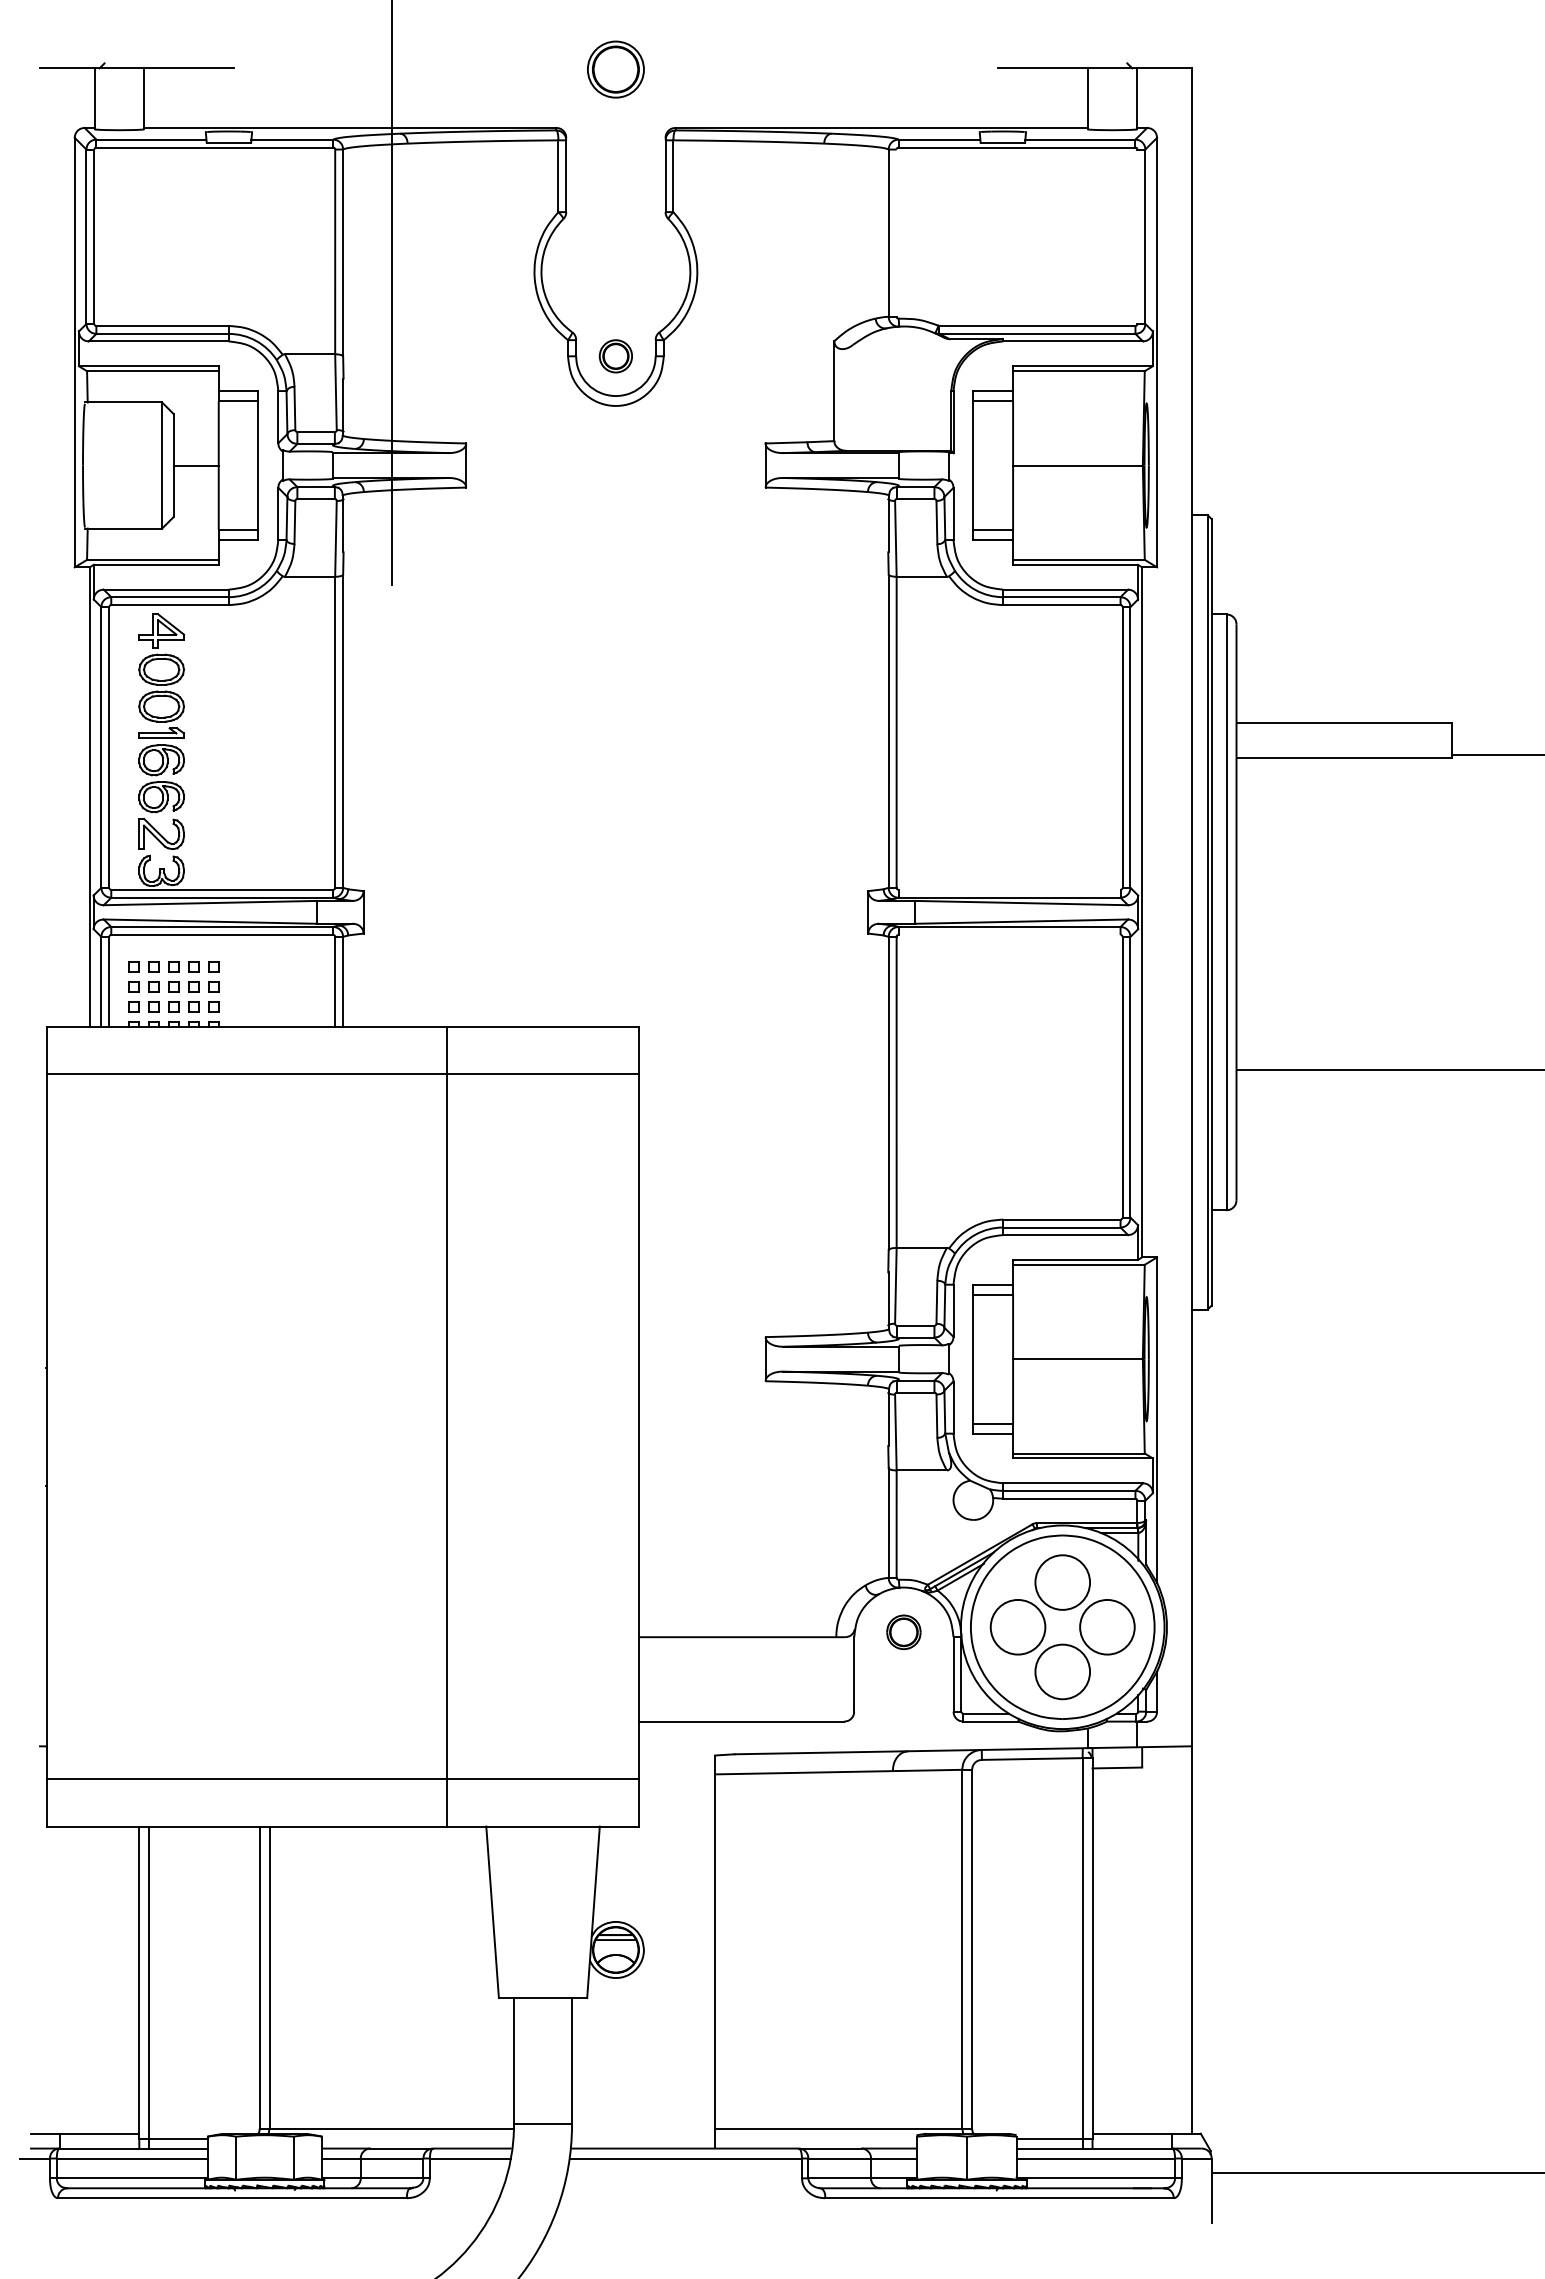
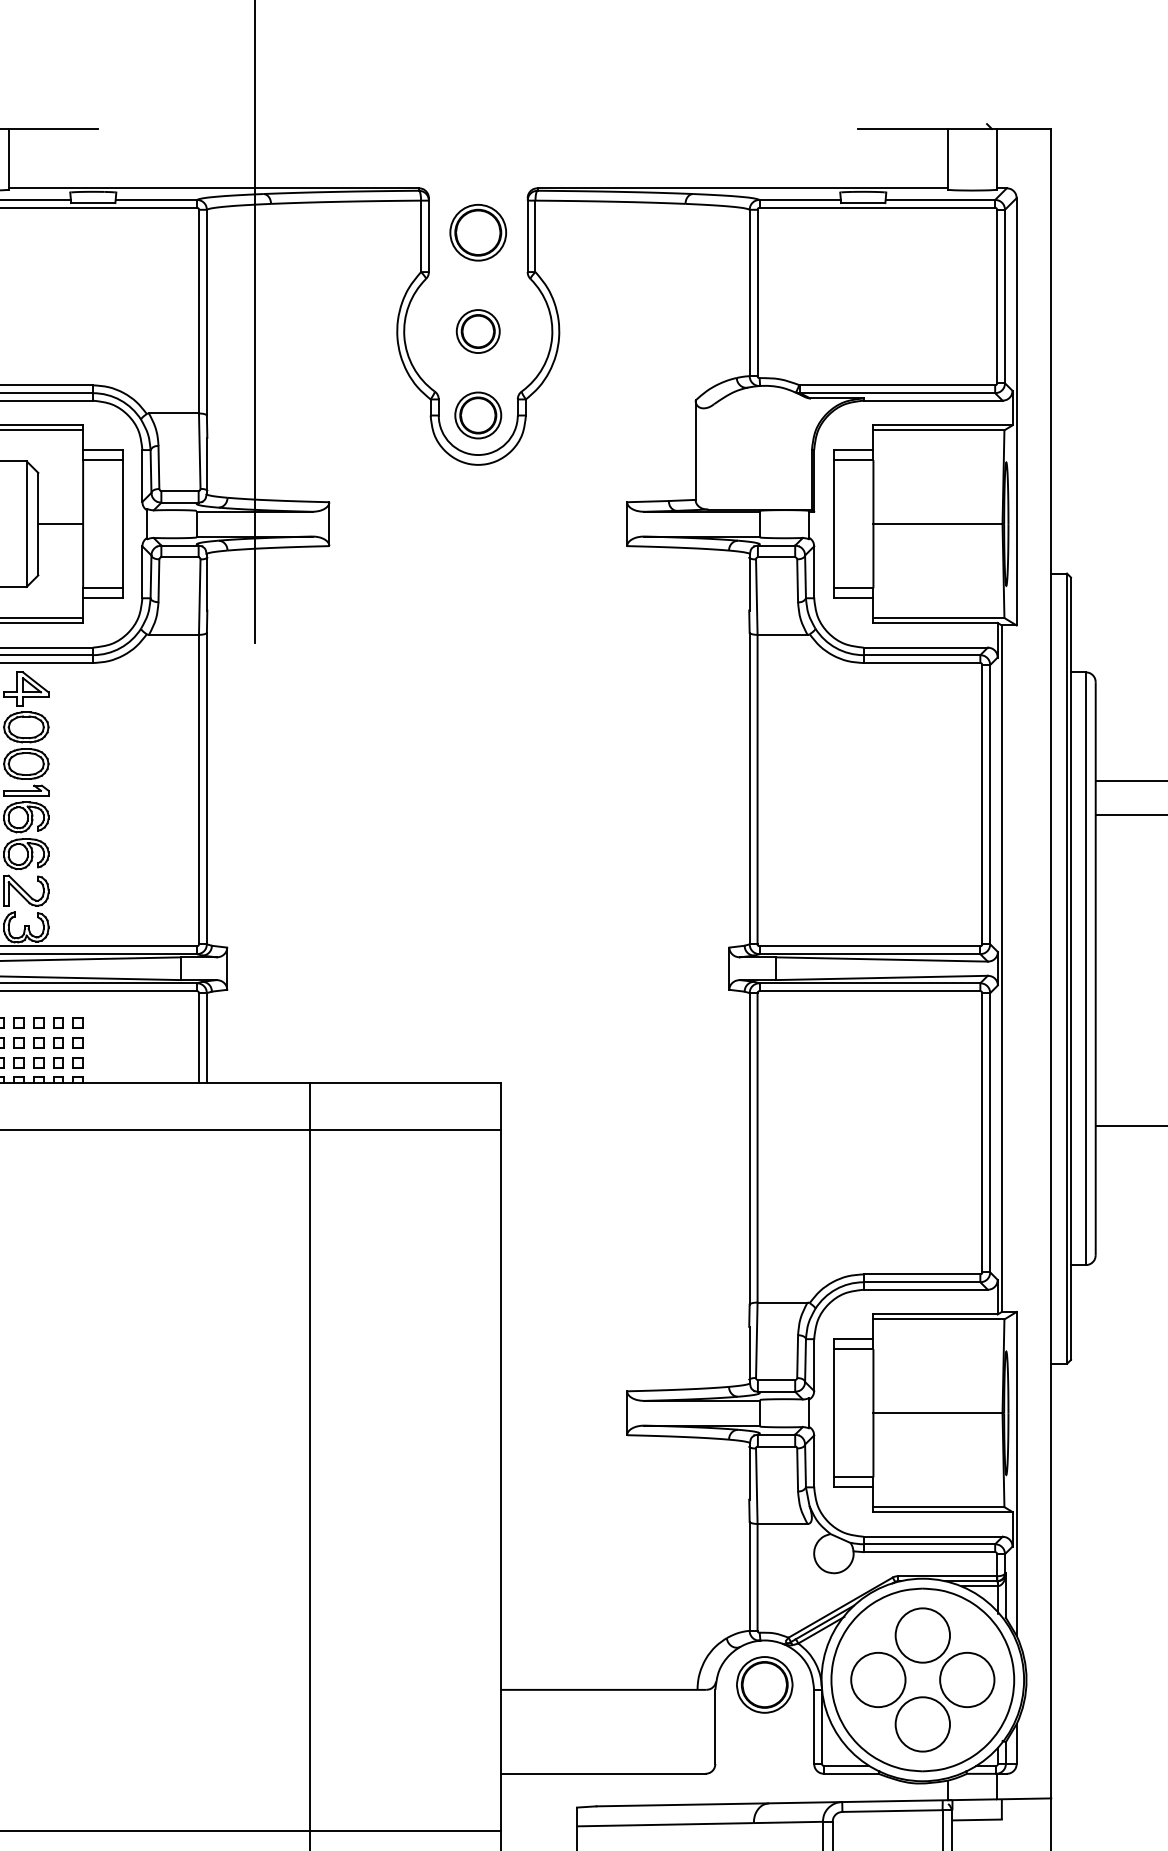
part: (615, 69) -> (477, 232), moved
line: (896, 232) -> (757, 292), added
line: (1137, 236) -> (997, 296), added
part: (615, 271) -> (477, 331), added
part: (615, 356) -> (477, 415), size x1.43
line: (1009, 889) -> (869, 945), added
line: (1009, 934) -> (869, 990), added
part: (903, 1632) -> (764, 1685), size x1.67

